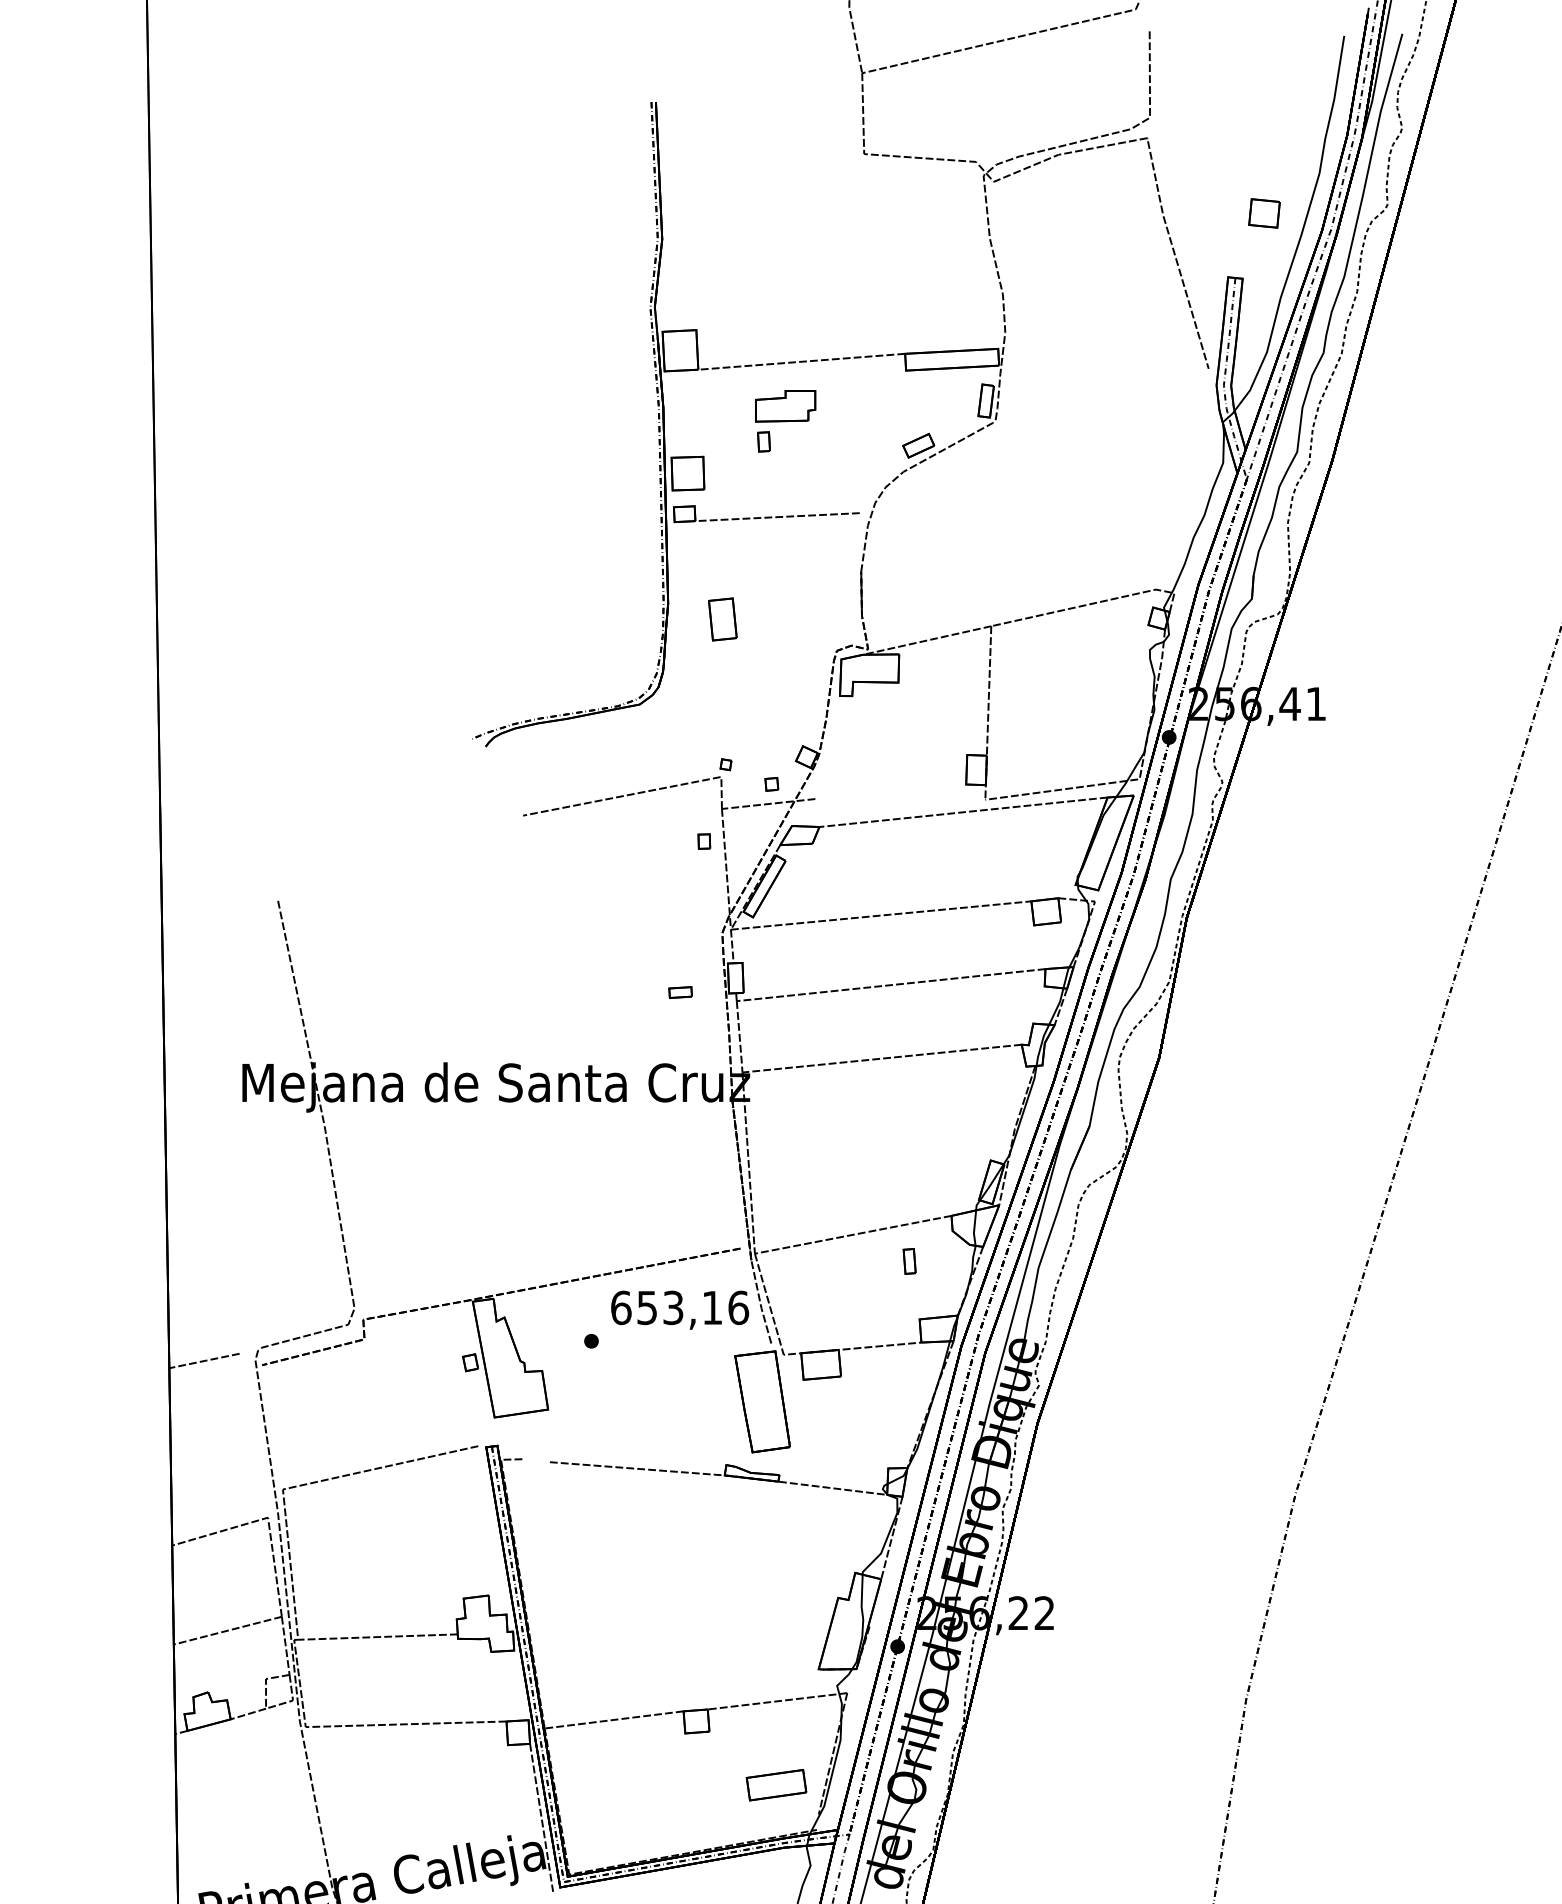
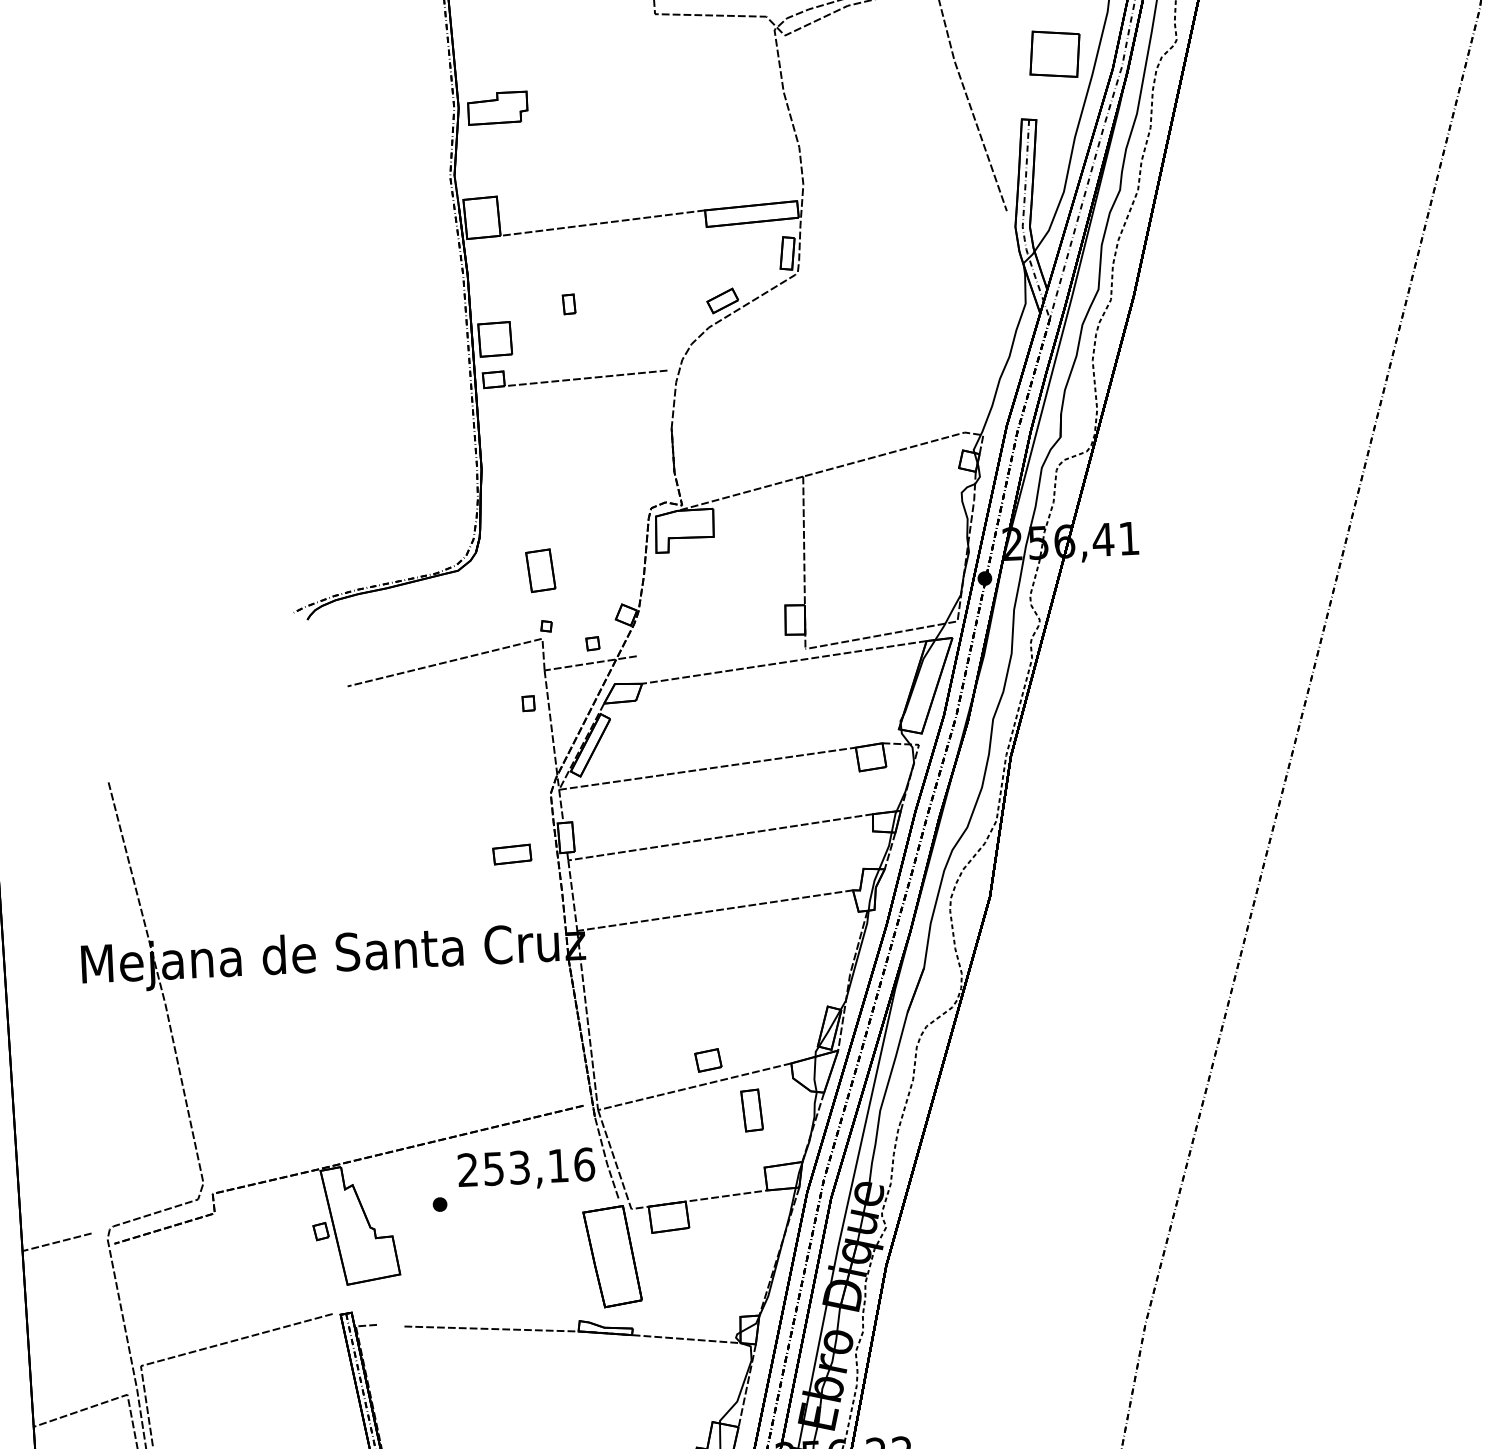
part: (1264, 213) -> (1054, 54), size x1.67
part: (785, 406) -> (497, 108), moved
part: (722, 619) -> (540, 570), moved
part: (680, 992) -> (512, 854), size x1.67
part: (868, 1208) -> (708, 1059), added
part: (909, 1261) -> (751, 1110), size x1.67
text: (621, 1307) -> (468, 1169), 653,16 -> 253,16

